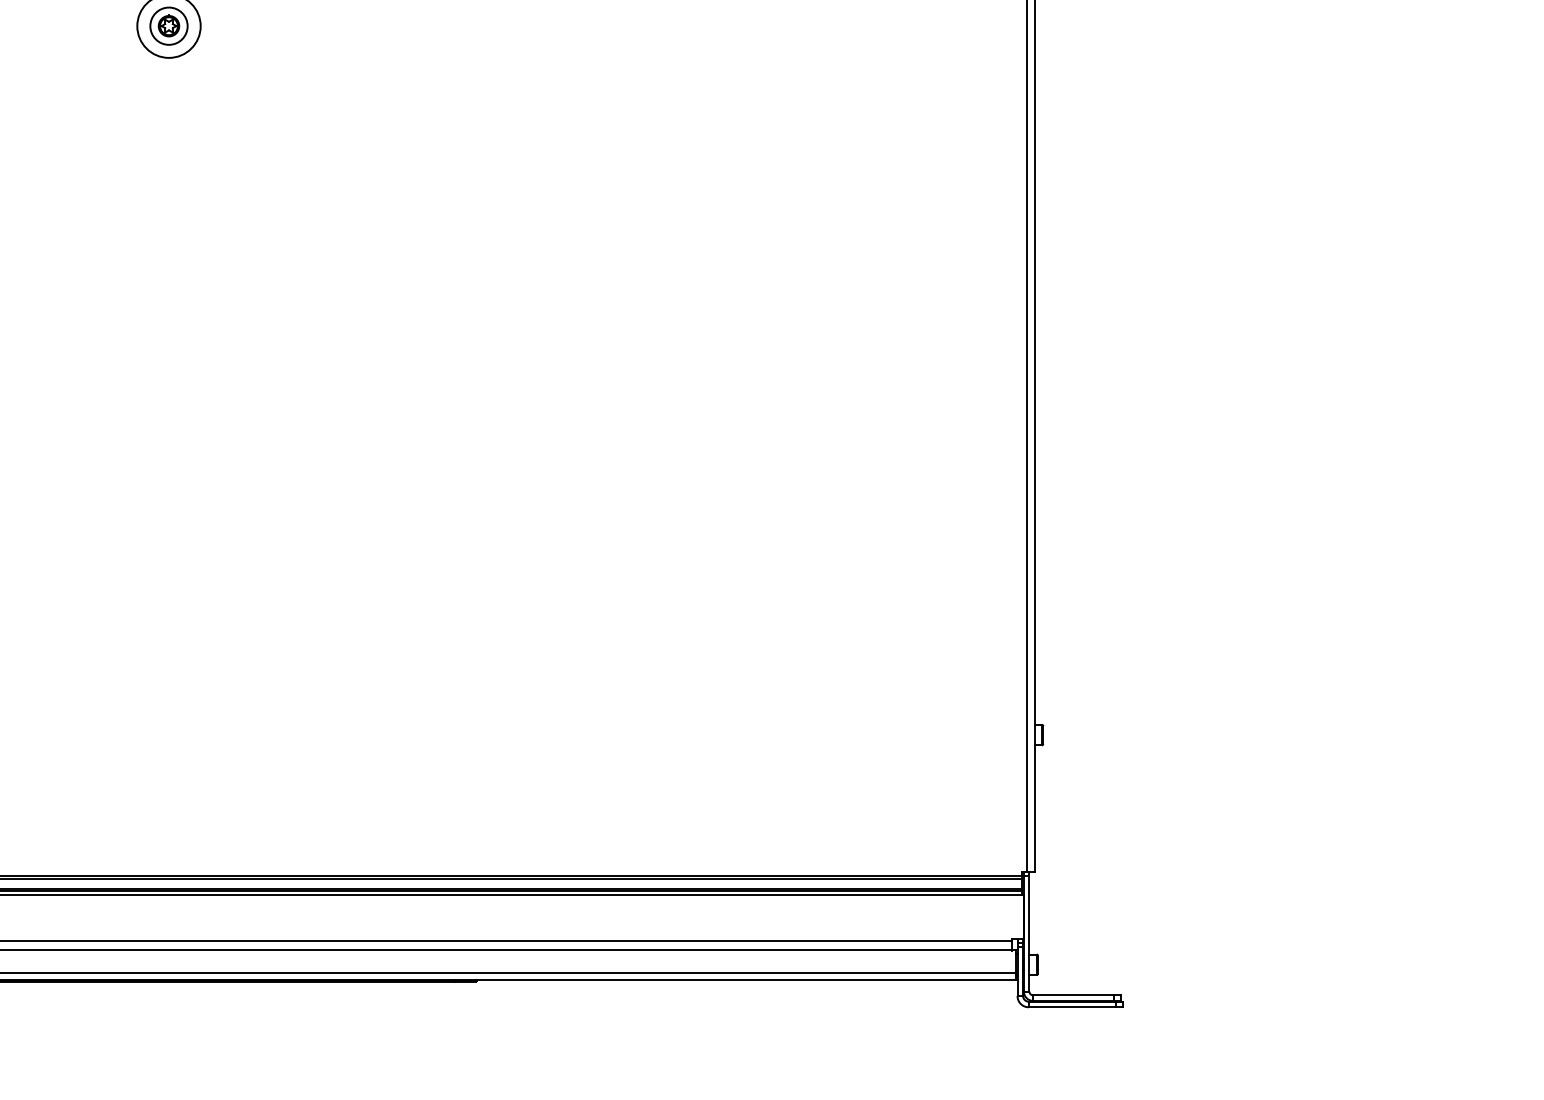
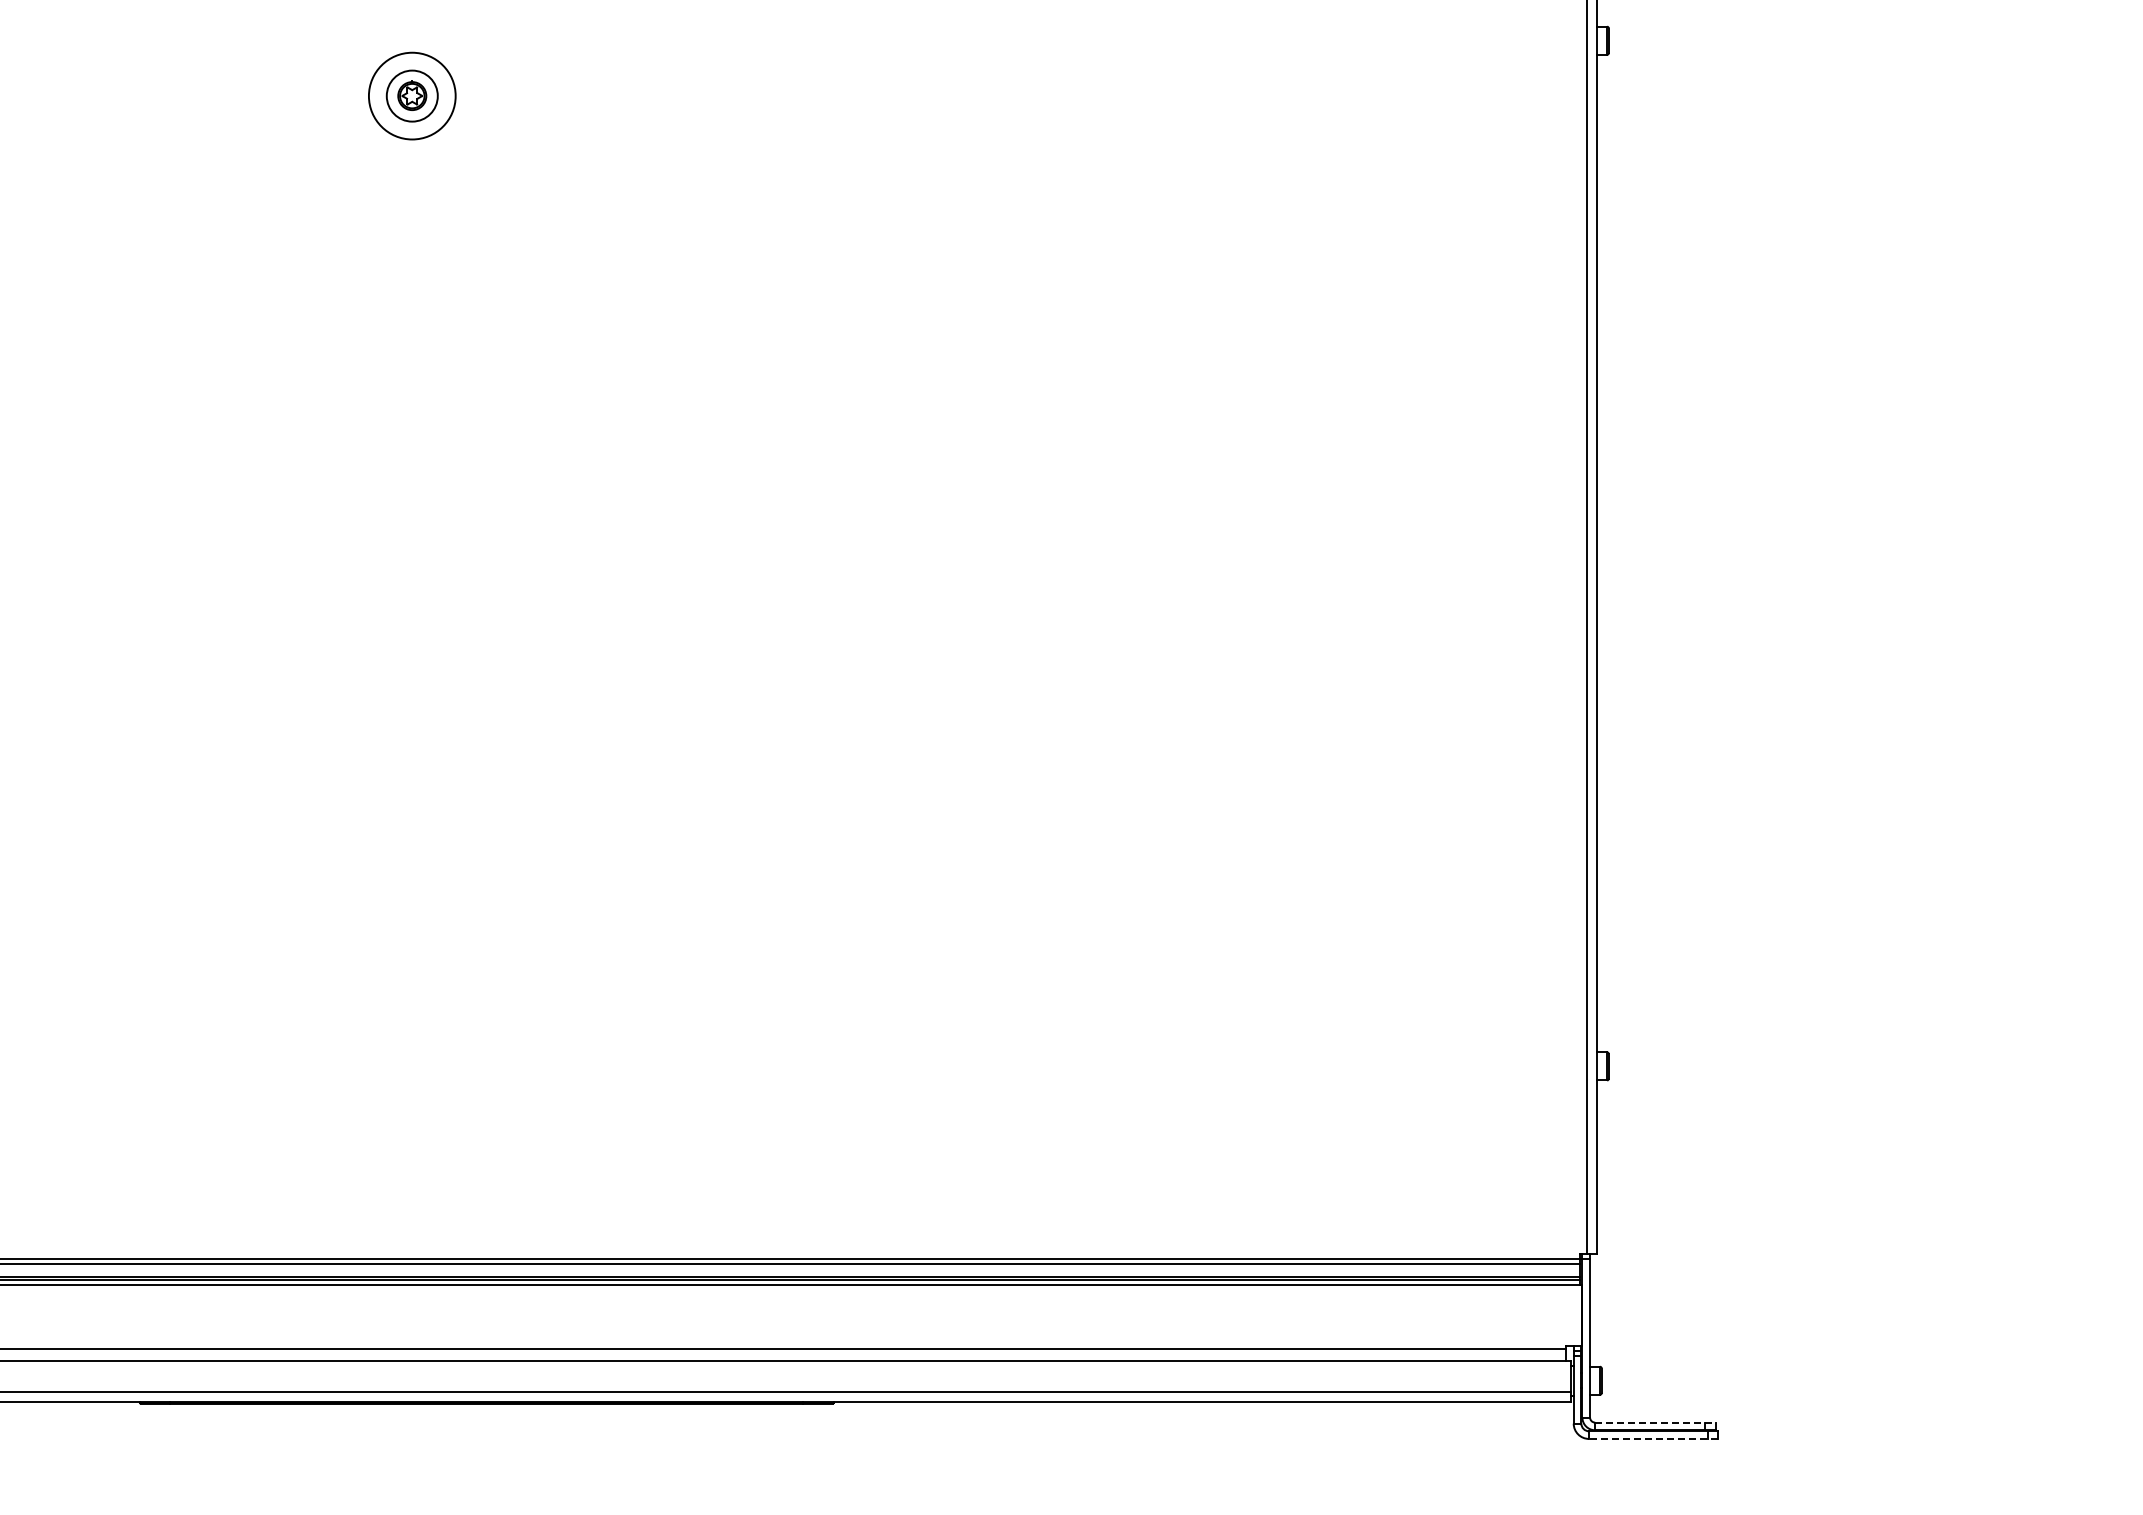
line: (1077, 995) -> (1655, 1422), solid -> dashed
line: (1075, 1006) -> (1653, 1438), solid -> dashed

